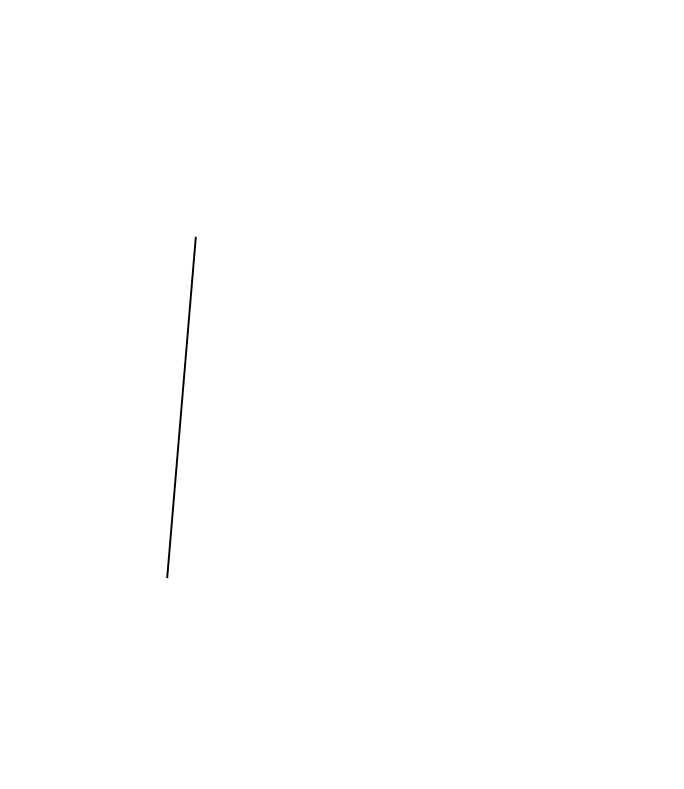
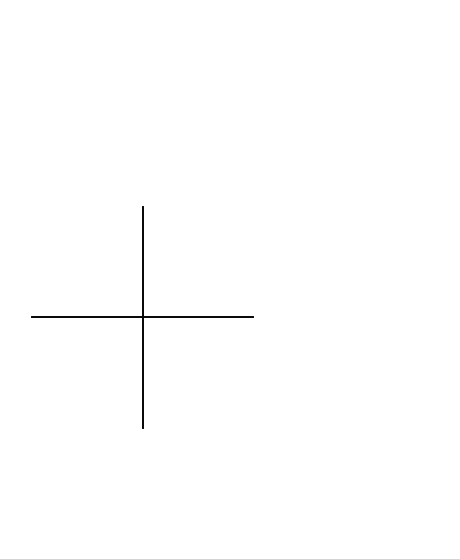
line: (181, 407) -> (142, 317), added

